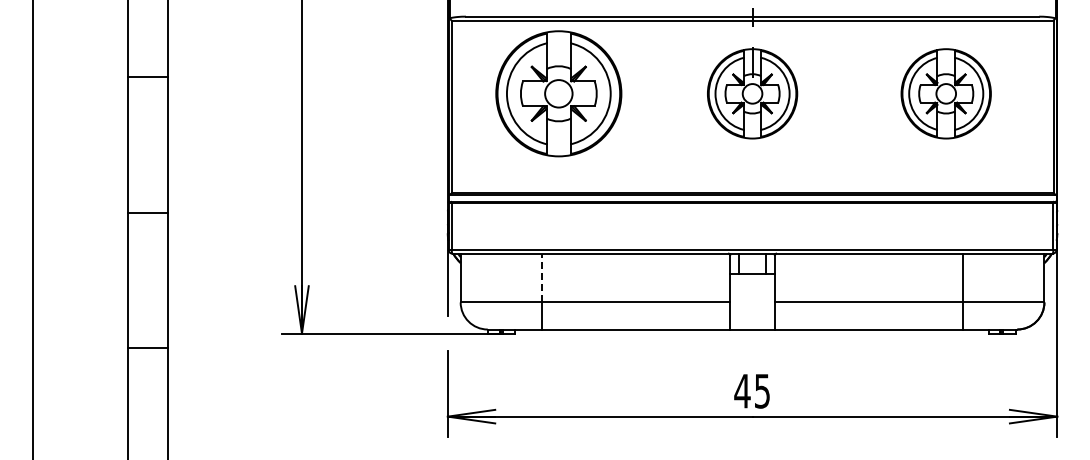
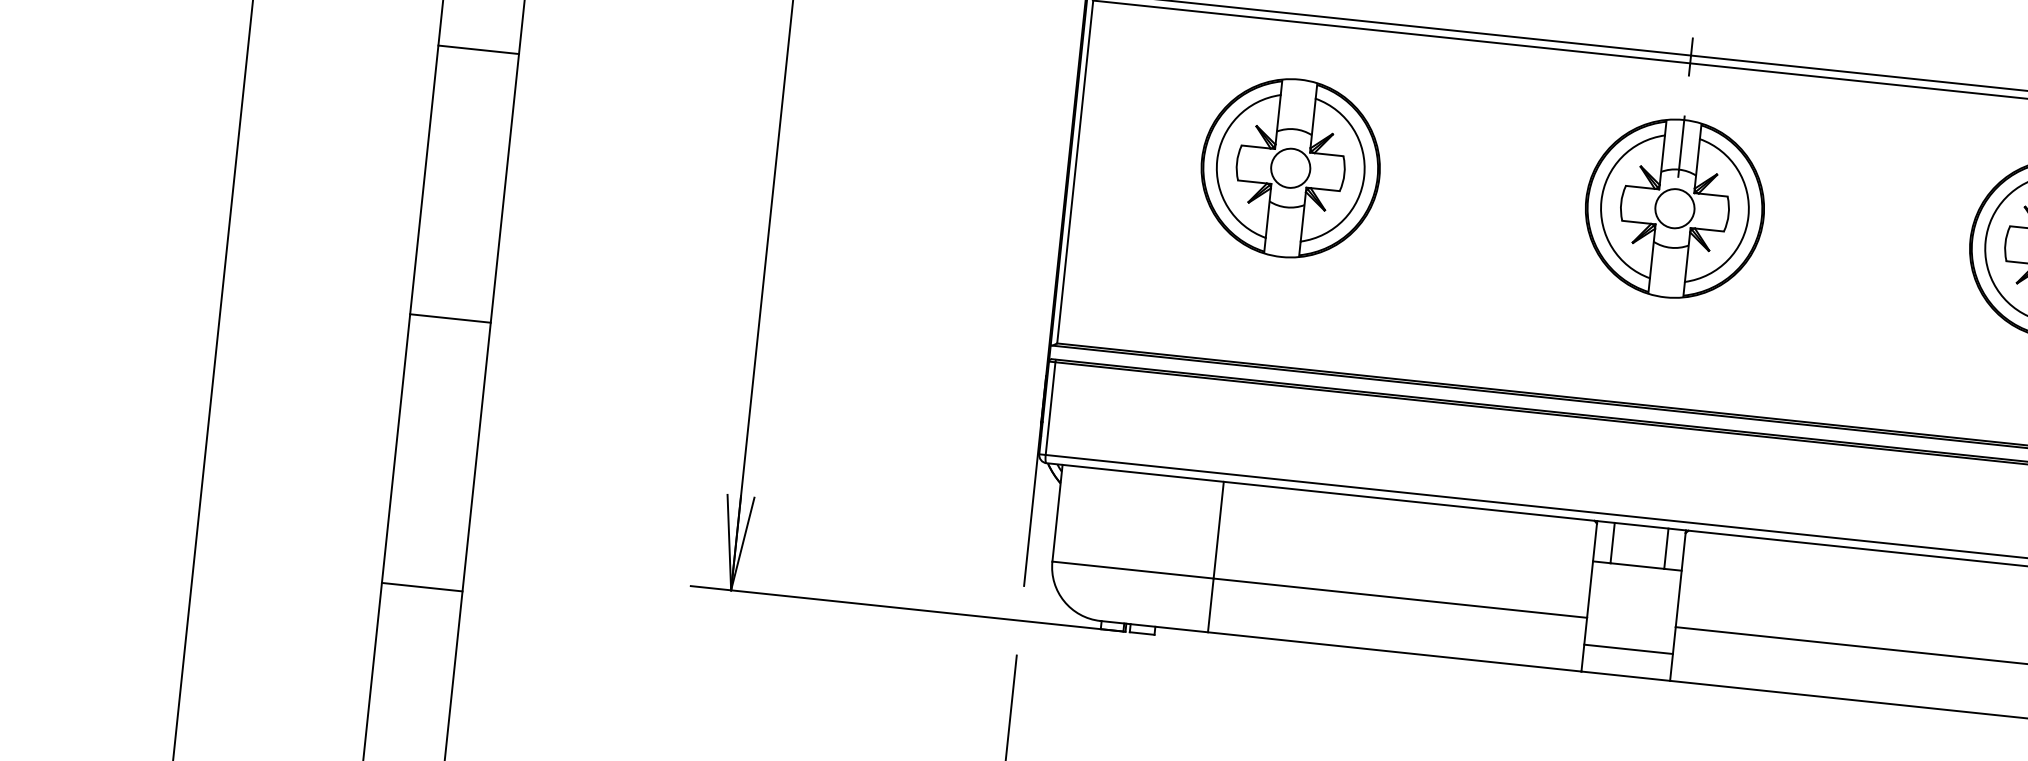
part: (558, 93) -> (1290, 167), size x0.71
line: (541, 277) -> (1217, 528), dashed -> solid
line: (752, 315) -> (1628, 648), added

